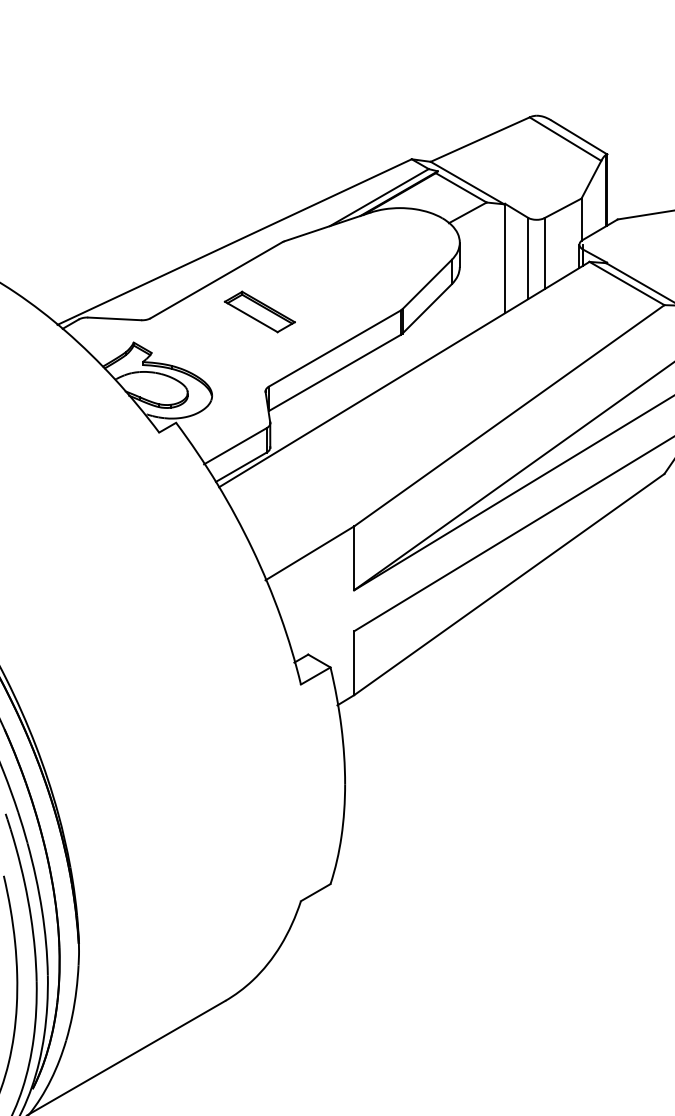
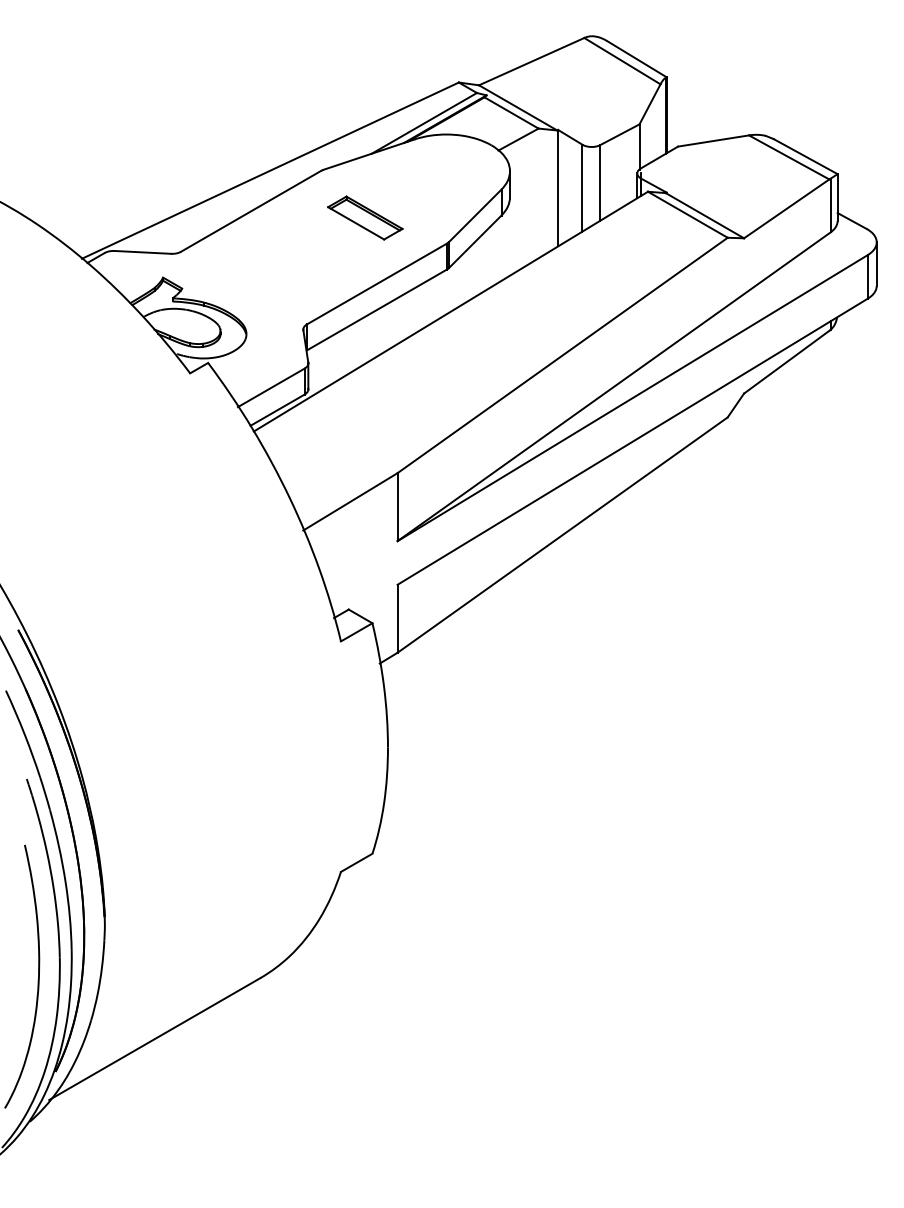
part: (260, 311) -> (365, 217), moved

